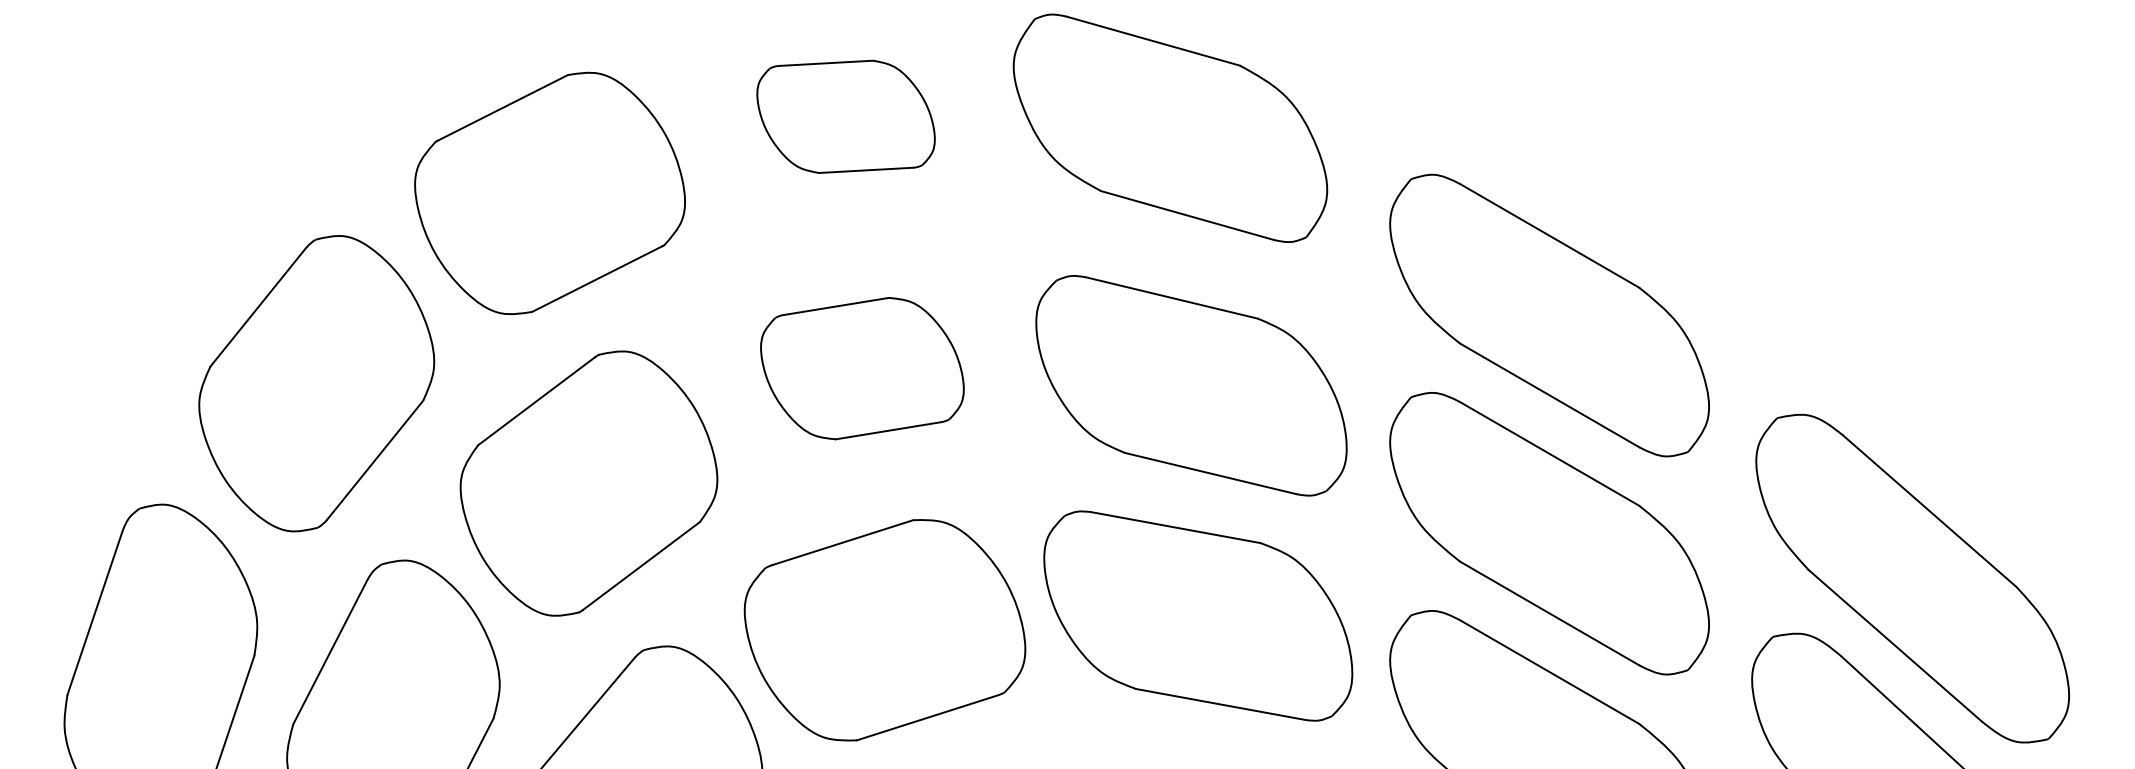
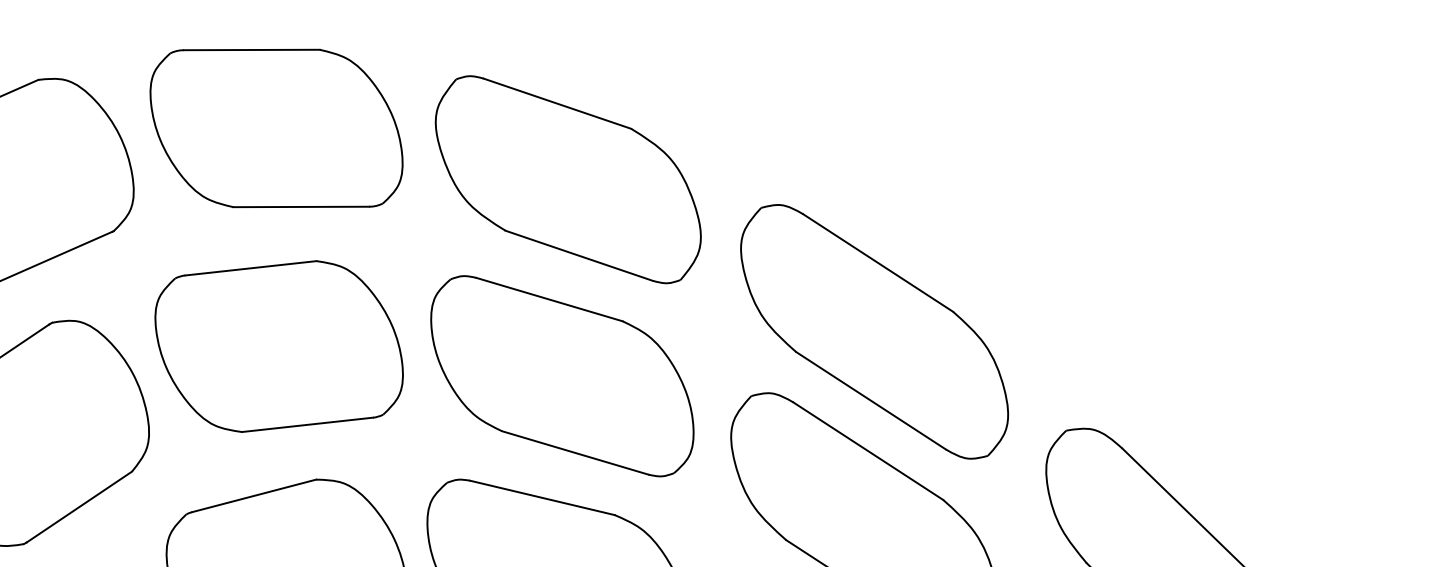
part: (845, 116) -> (276, 128), size x1.67
part: (1170, 127) -> (568, 179), moved
part: (862, 368) -> (279, 346), size x1.43

